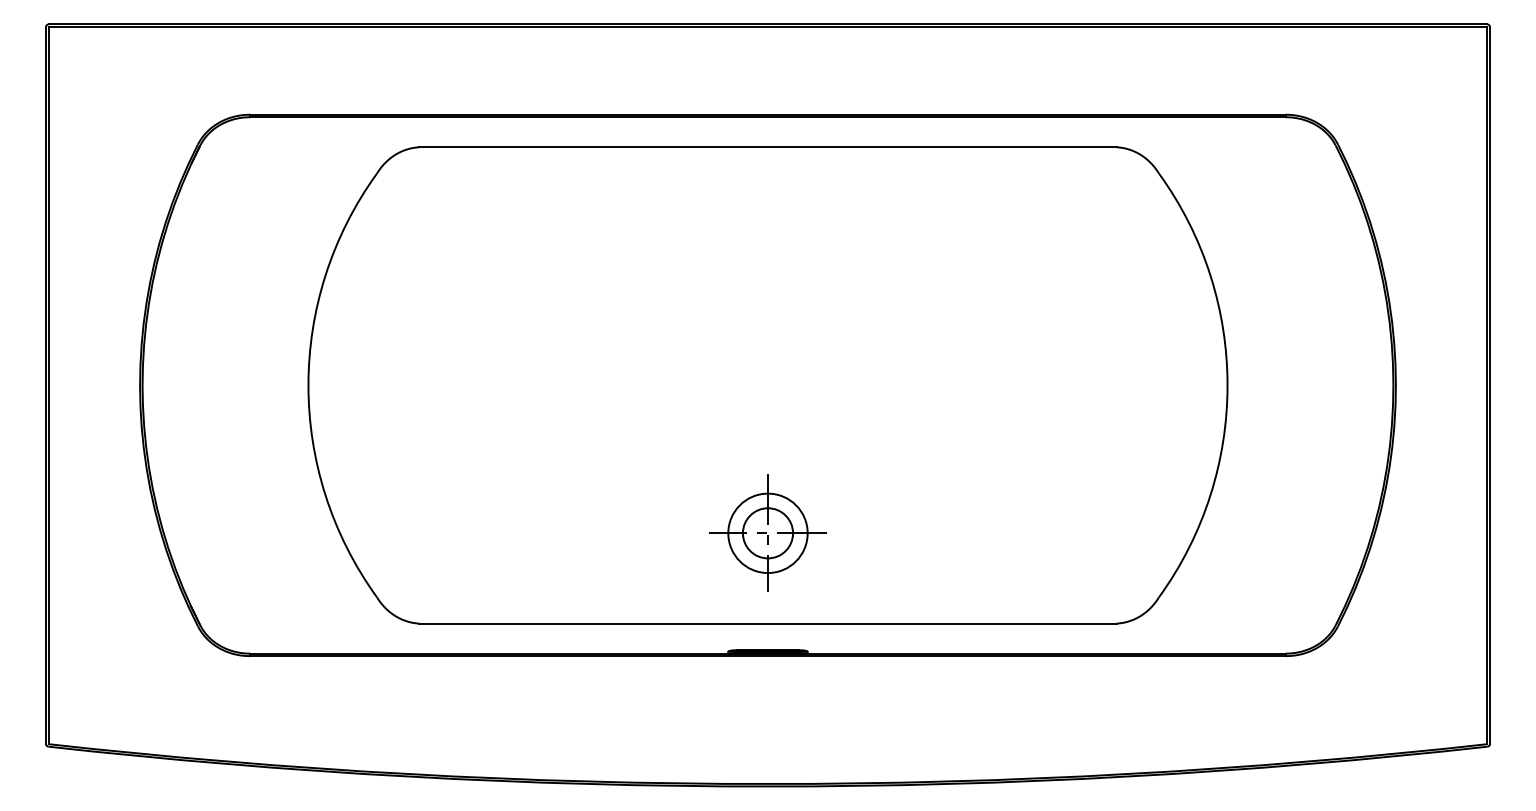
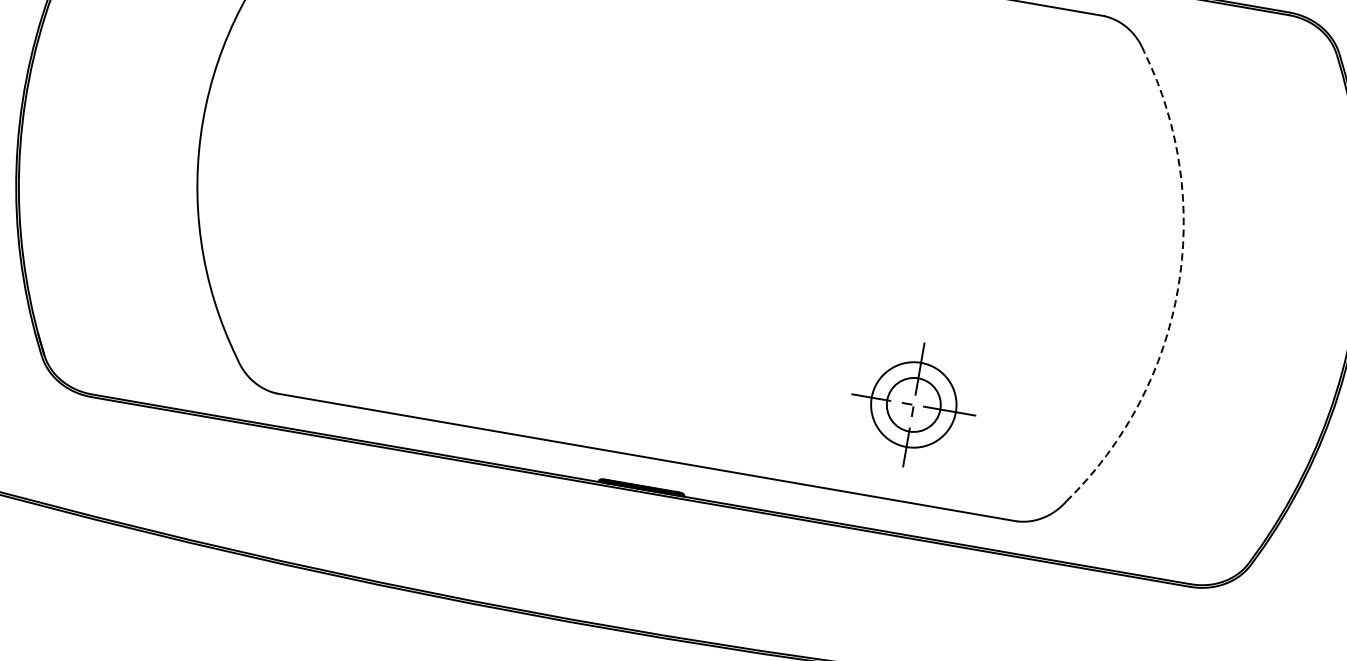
arc: (1227, 385) -> (1177, 289), solid -> dashed
part: (767, 532) -> (913, 403), moved

